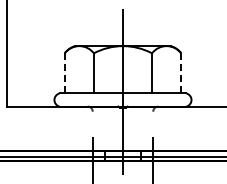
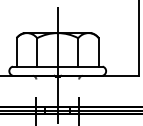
line: (64, 73) -> (16, 52), dashed -> solid
line: (181, 73) -> (99, 52), dashed -> solid

